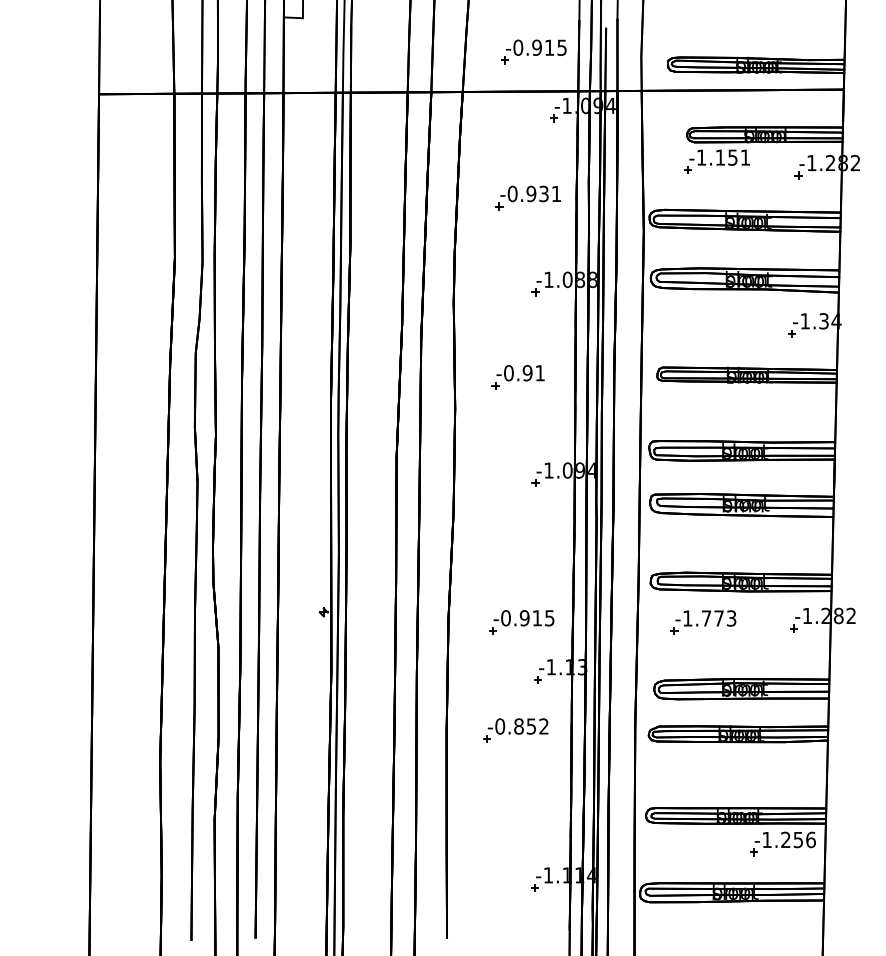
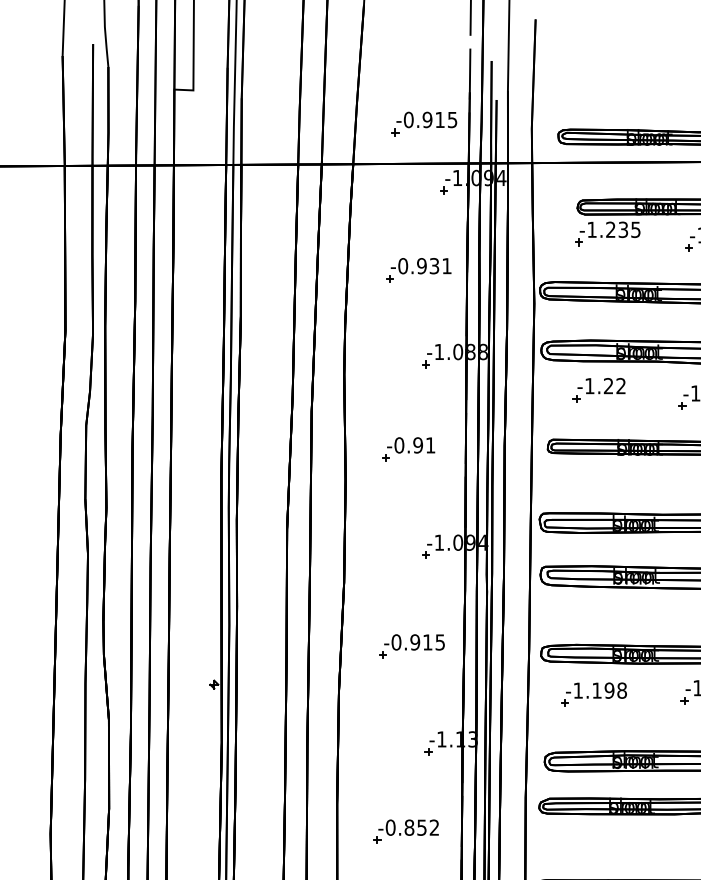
text: (732, 157) -> (622, 229), -1.151 -> -1.235
part: (708, 317) -> (598, 389), added
text: (719, 618) -> (609, 690), -1.773 -> -1.198
part: (521, 622) -> (411, 646), moved
part: (515, 730) -> (405, 831), moved

